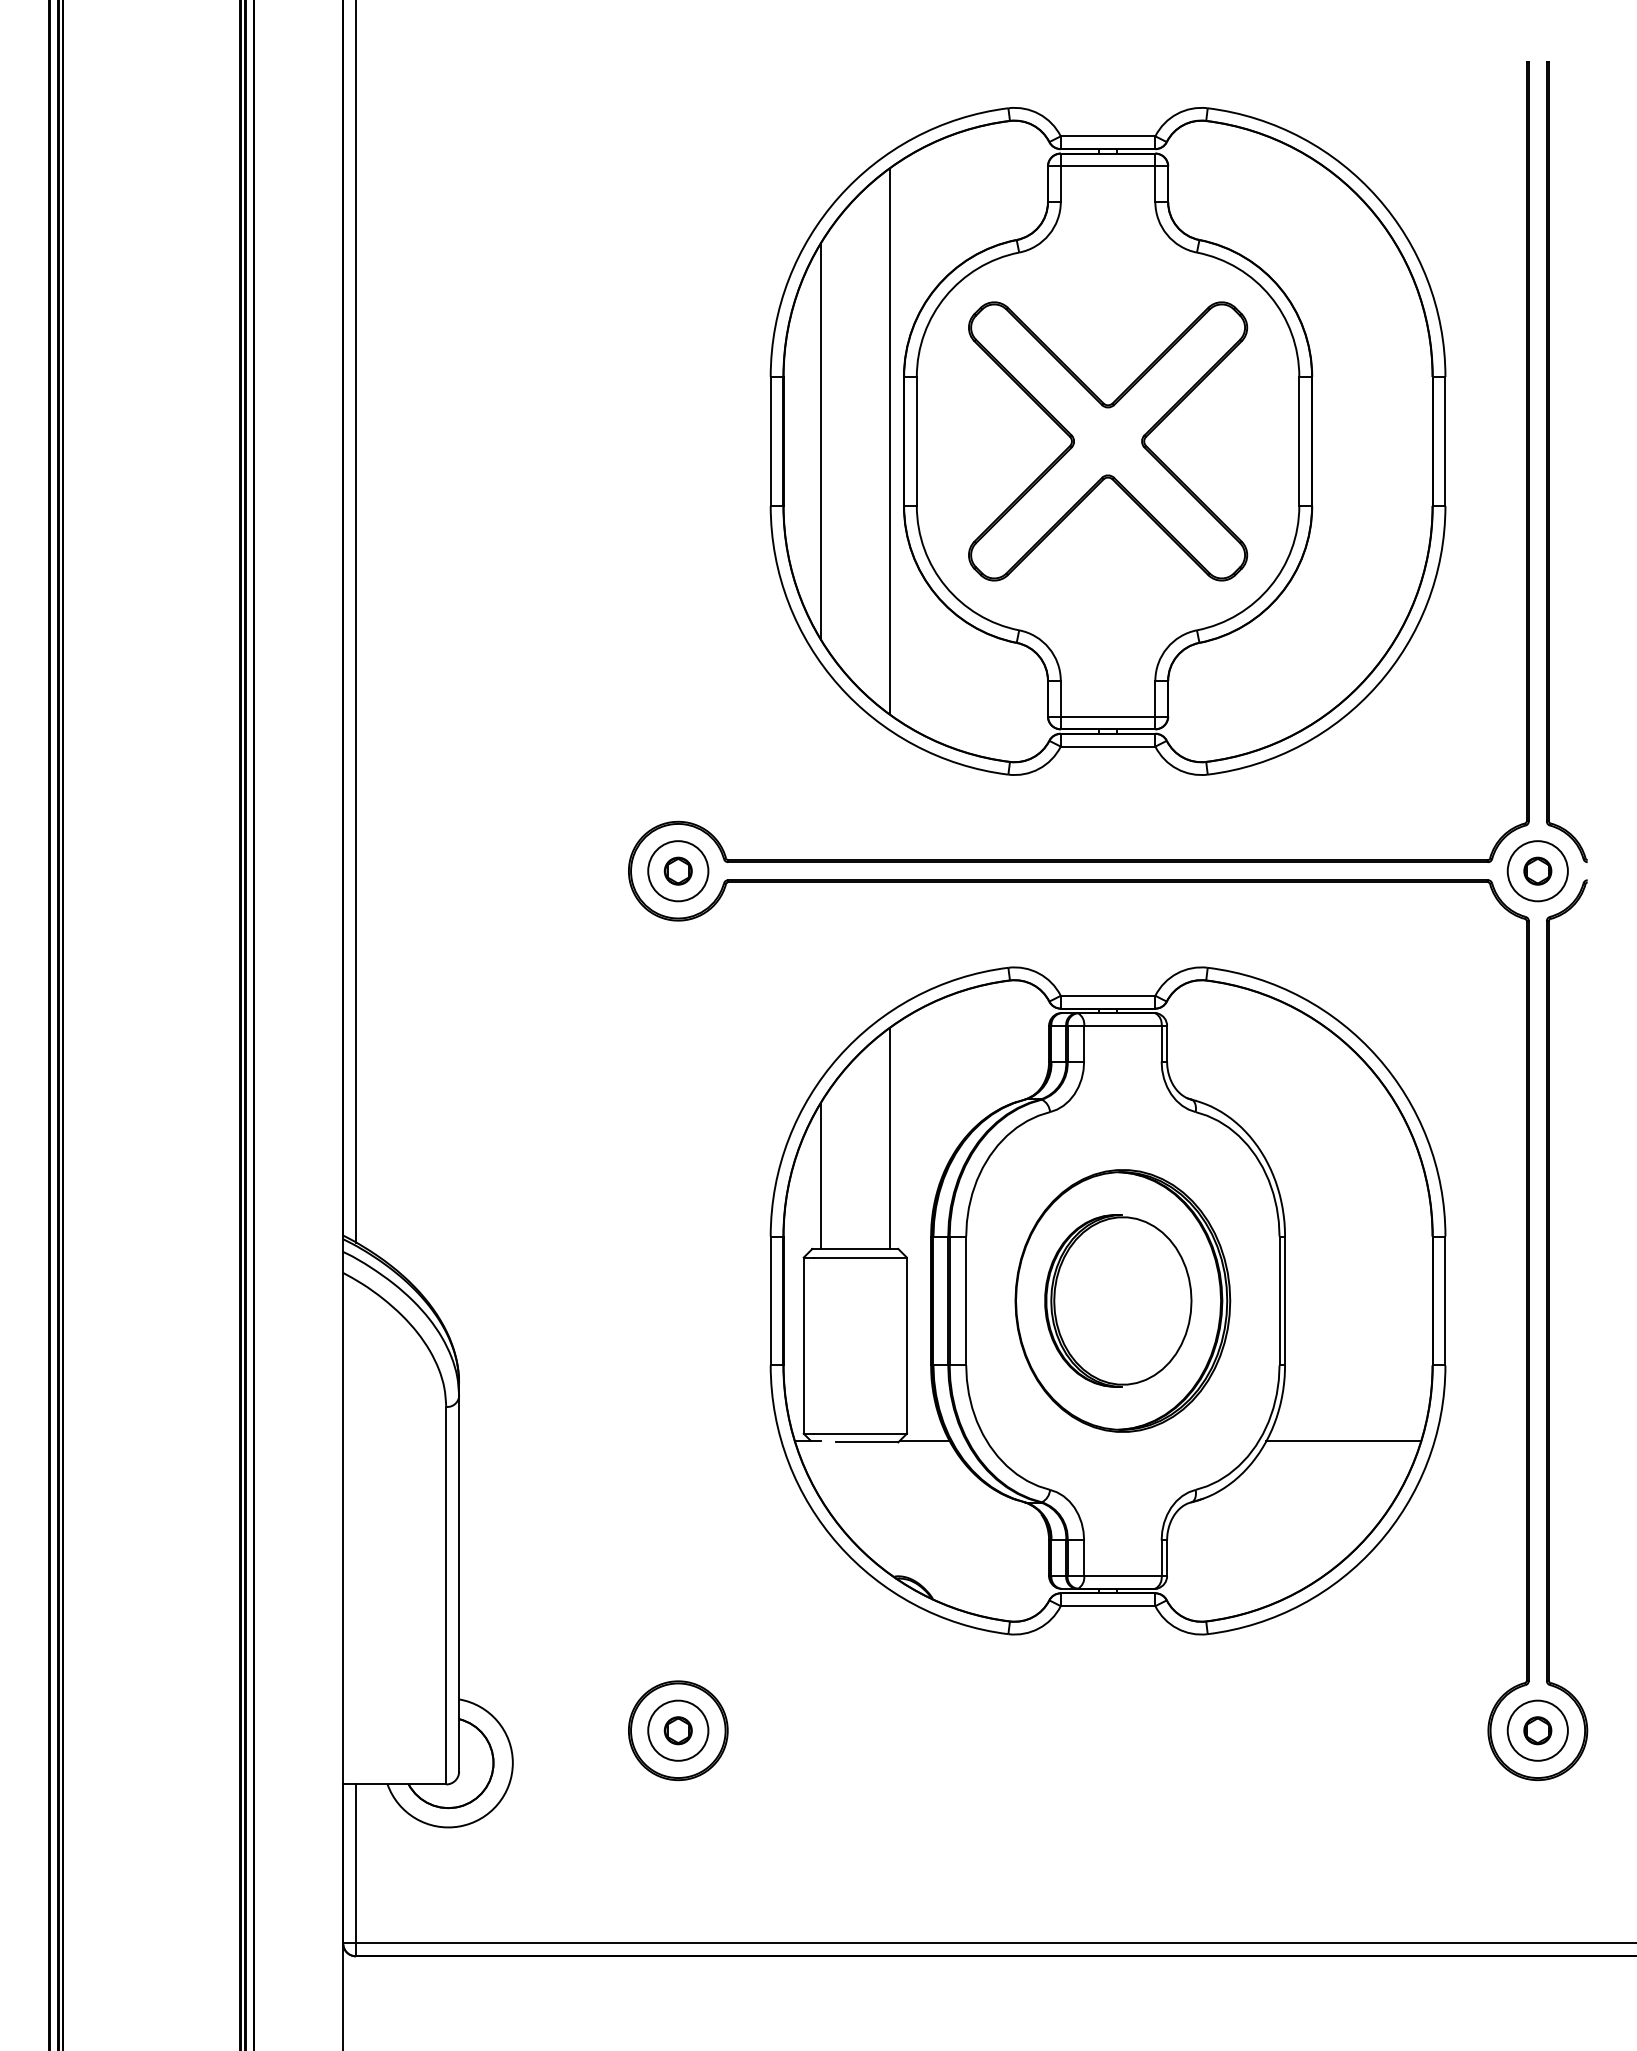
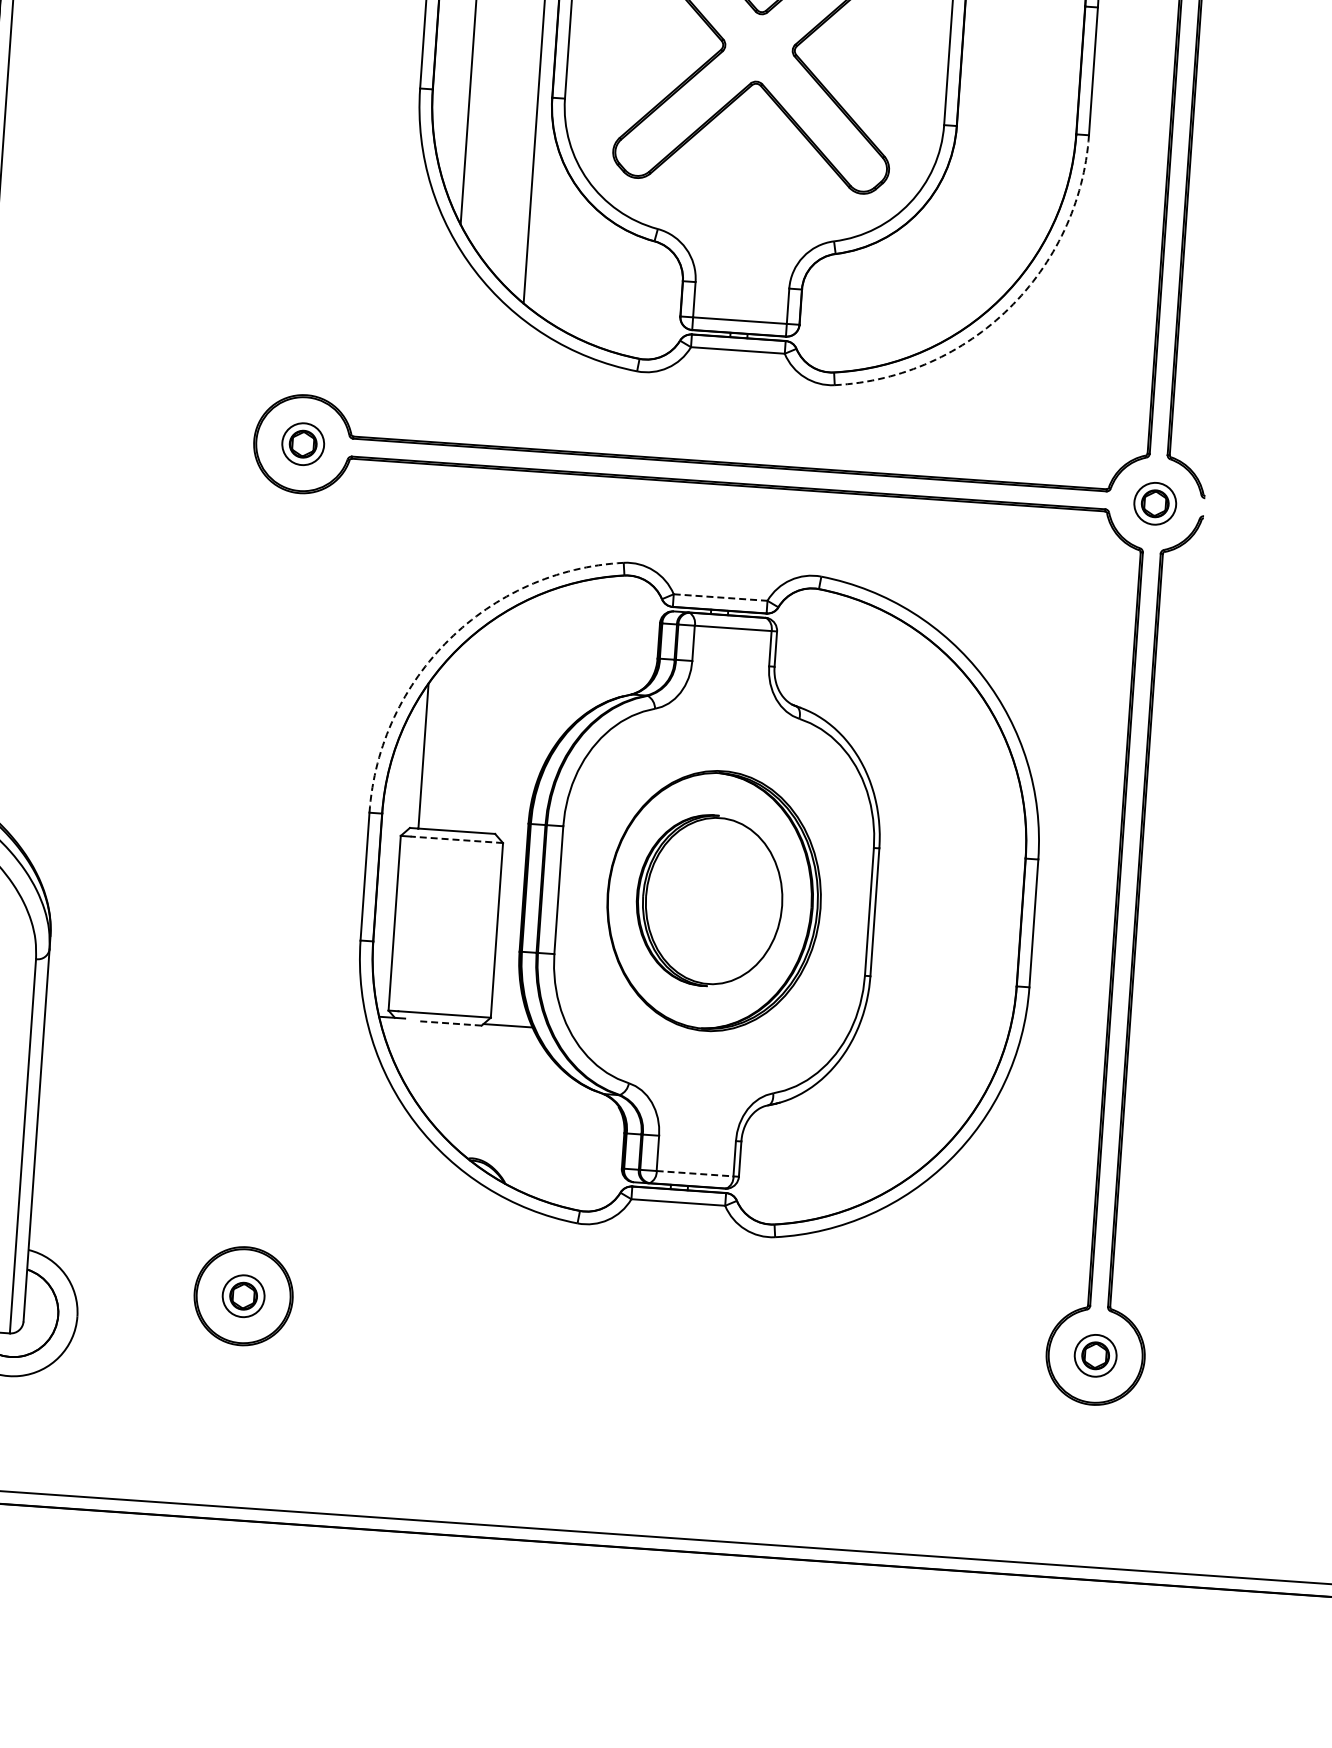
arc: (1377, 685) -> (1009, 308), solid -> dashed
circle: (678, 871) -> (303, 444), size x0.7
circle: (1537, 871) -> (1154, 504), size x0.7
line: (1108, 995) -> (721, 597), solid -> dashed
arc: (838, 1057) -> (449, 639), solid -> dashed
line: (889, 1138) -> (494, 723), removed
line: (860, 1257) -> (457, 839), solid -> dashed
line: (1343, 1440) -> (923, 1054), removed
line: (866, 1442) -> (450, 1023), solid -> dashed
line: (1122, 1576) -> (694, 1174), solid -> dashed
circle: (678, 1730) -> (243, 1296), size x0.7
circle: (1537, 1730) -> (1095, 1355), size x0.7

